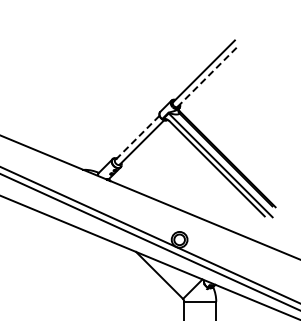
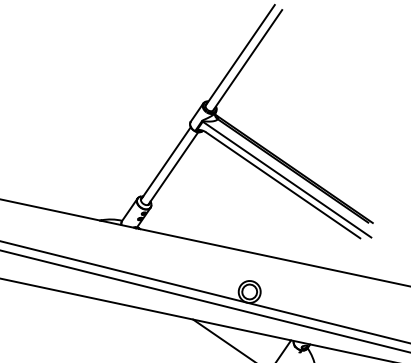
line: (208, 76) -> (247, 61), dashed -> solid
line: (137, 138) -> (166, 163), dashed -> solid

